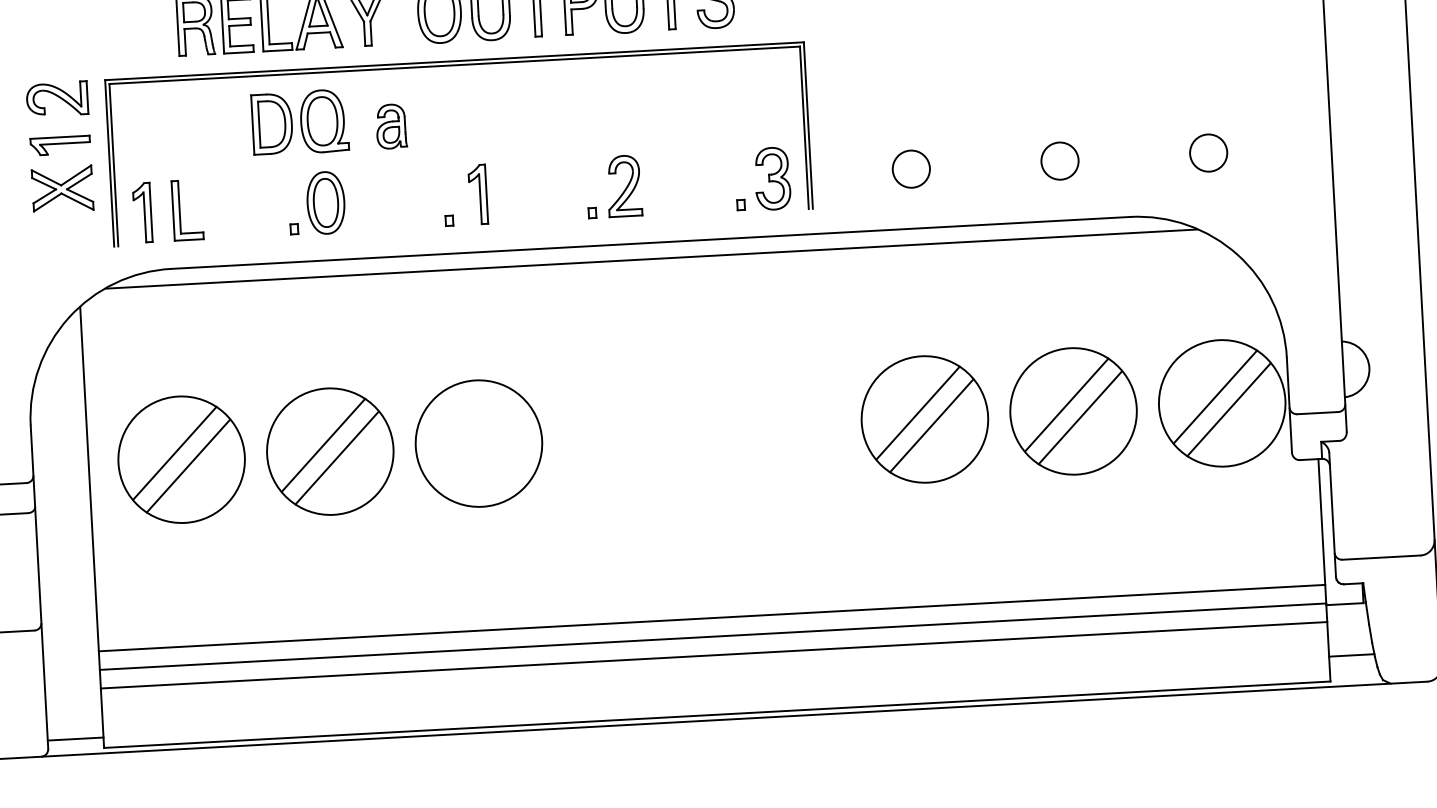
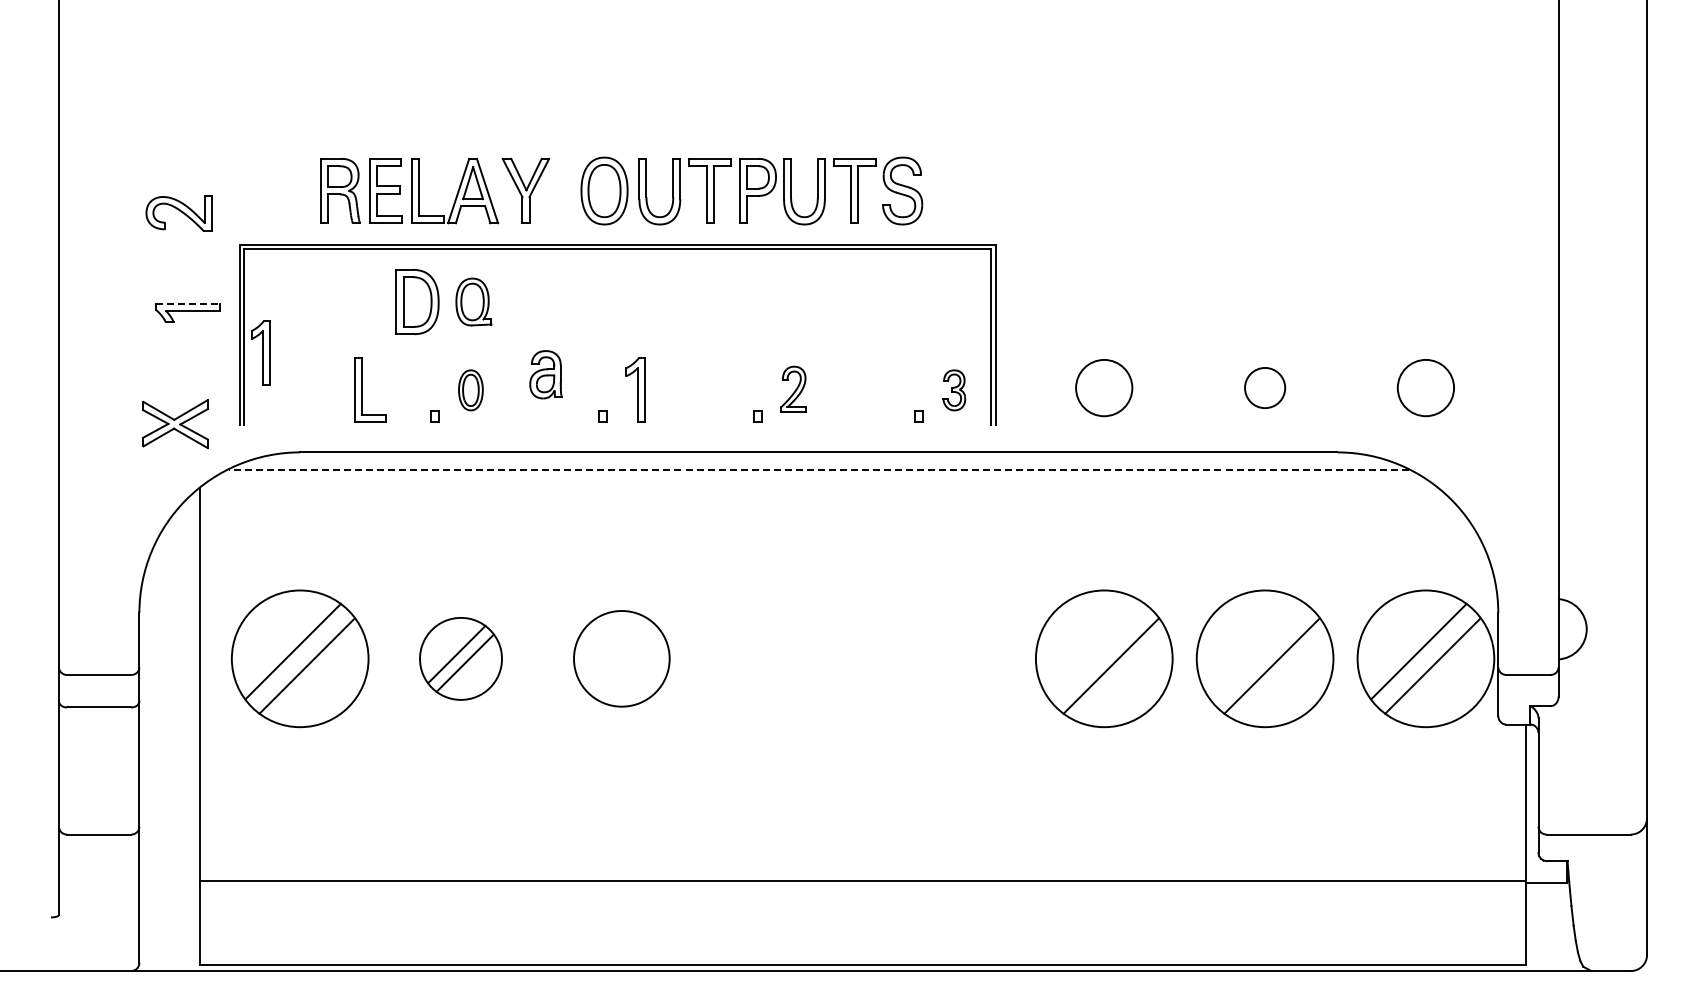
part: (56, 99) -> (178, 213), moved
part: (323, 120) -> (473, 301), size x0.7
part: (391, 126) -> (545, 374), moved
line: (59, 136) -> (187, 303), solid -> dashed
circle: (1208, 152) -> (1425, 387), size x1.4
circle: (911, 168) -> (1104, 387), size x1.4
part: (773, 178) -> (954, 390), size x0.6
part: (624, 186) -> (793, 389), size x0.7
part: (62, 188) -> (175, 423), moved
part: (325, 203) -> (470, 390), size x0.6
part: (180, 210) -> (362, 389), moved
part: (142, 212) -> (260, 352), moved
line: (651, 258) -> (818, 469), solid -> dashed
line: (1066, 405) -> (1257, 651), removed
line: (917, 413) -> (1096, 651), removed
circle: (478, 443) -> (621, 658), size x0.7
part: (329, 451) -> (460, 658), size x0.6
line: (711, 617) -> (862, 860), removed
line: (713, 654) -> (862, 900), removed
line: (1351, 655) -> (1550, 938), removed
line: (75, 738) -> (169, 953), removed

